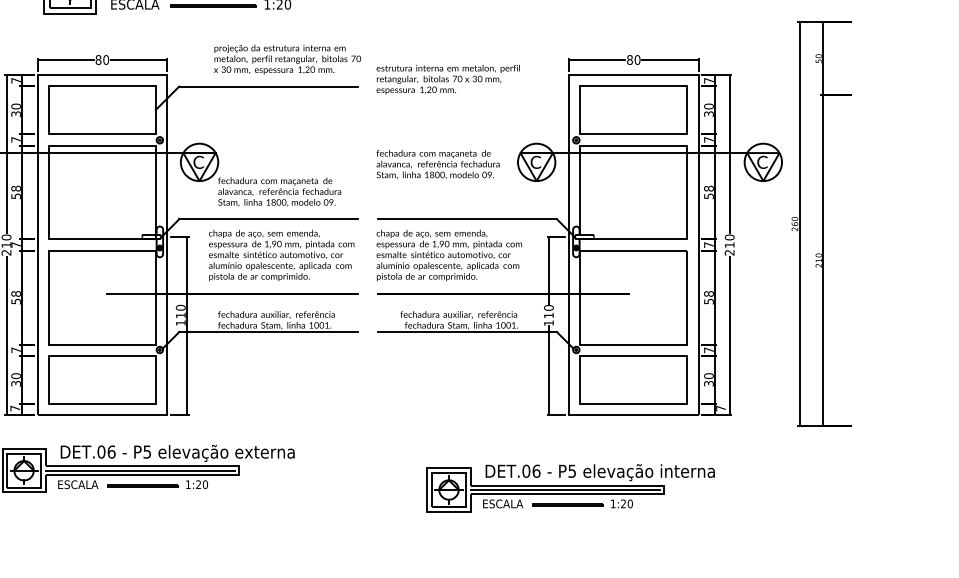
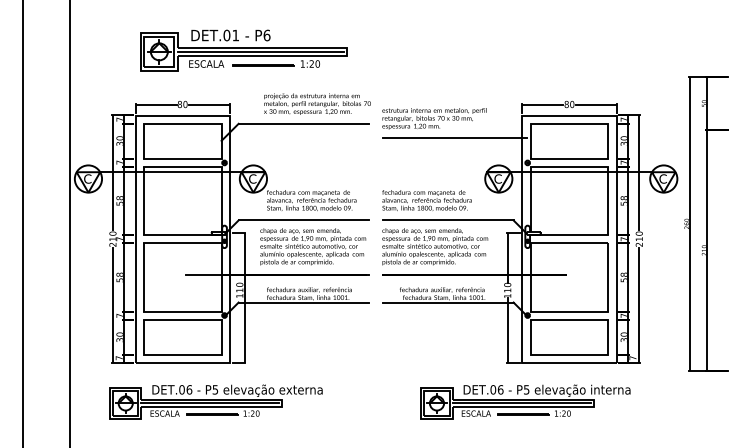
line: (477, 106) -> (455, 138), added
text: (437, 164) -> (426, 200), moved
part: (570, 487) -> (525, 401), moved

